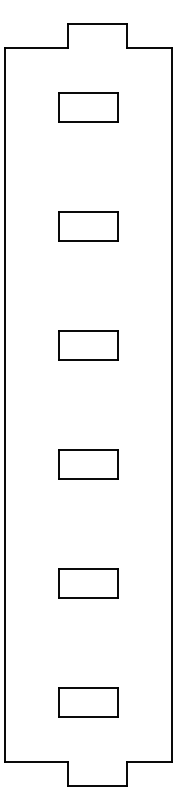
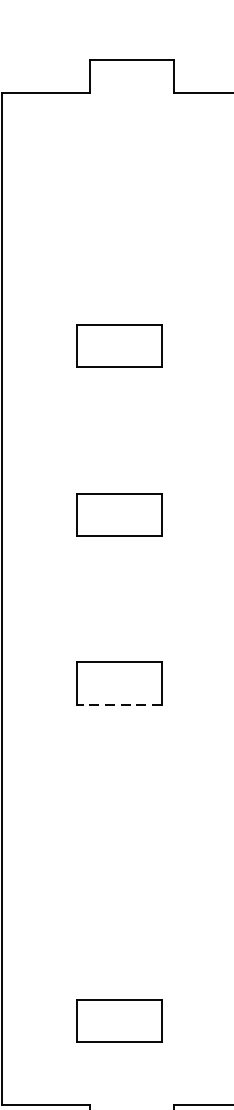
part: (88, 107) -> (119, 177), removed
line: (88, 479) -> (119, 704), solid -> dashed
part: (88, 583) -> (119, 852), removed

